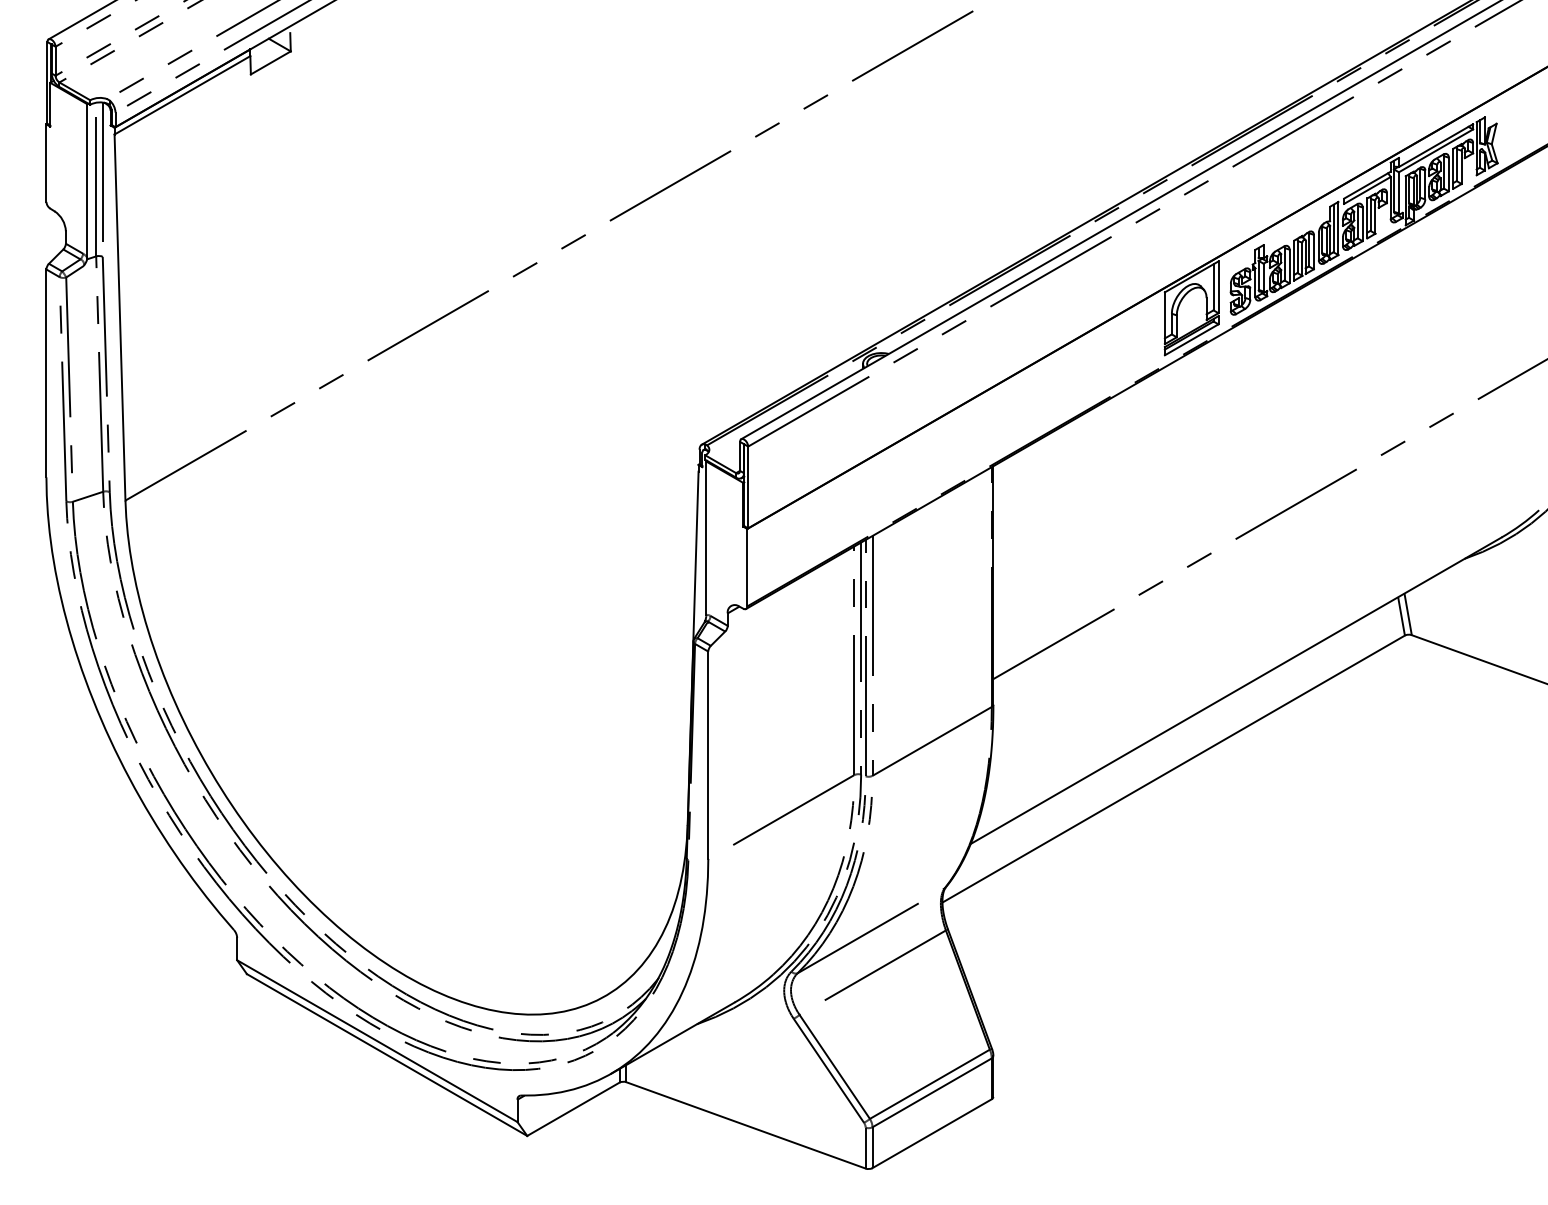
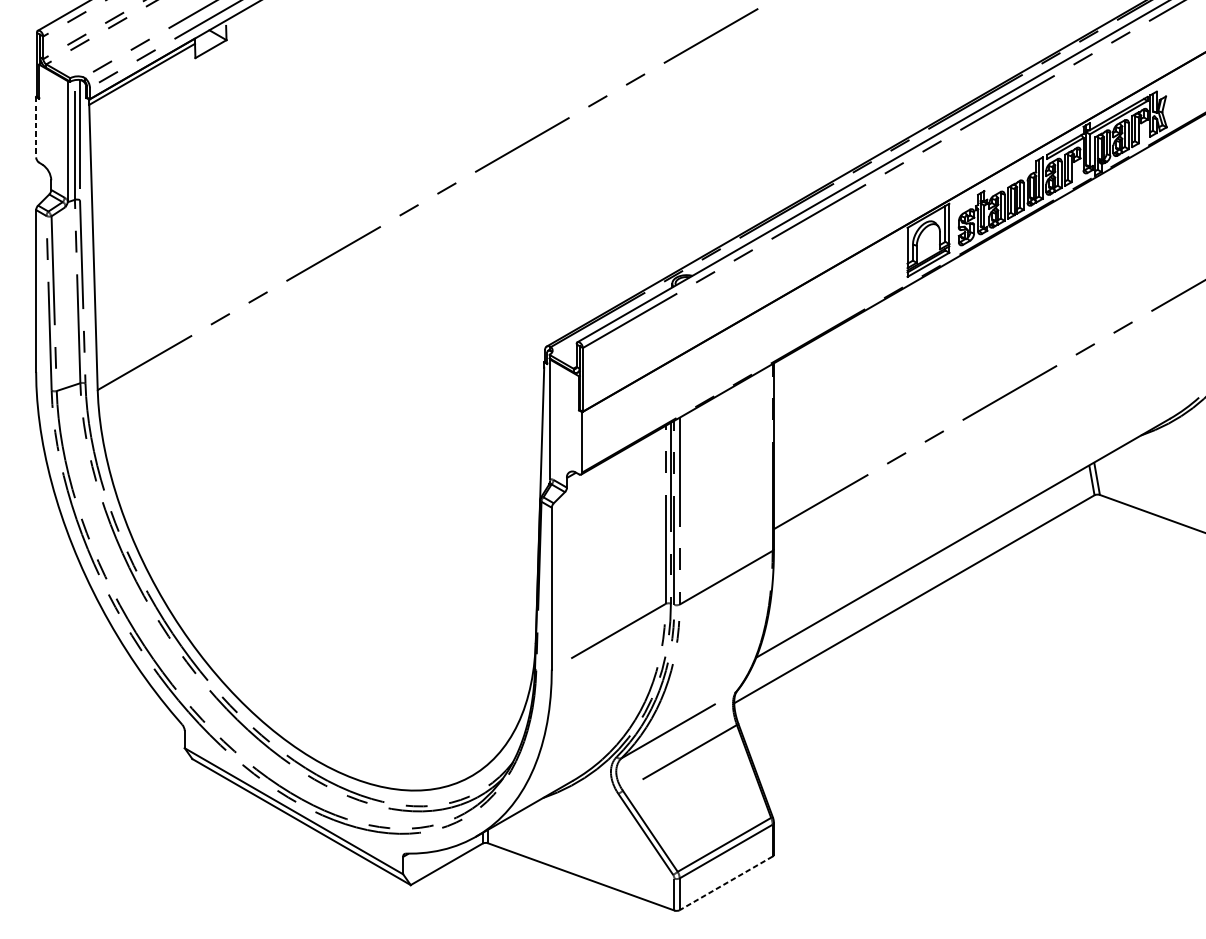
line: (46, 163) -> (36, 127), solid -> dashed
line: (932, 1133) -> (726, 883), solid -> dashed

